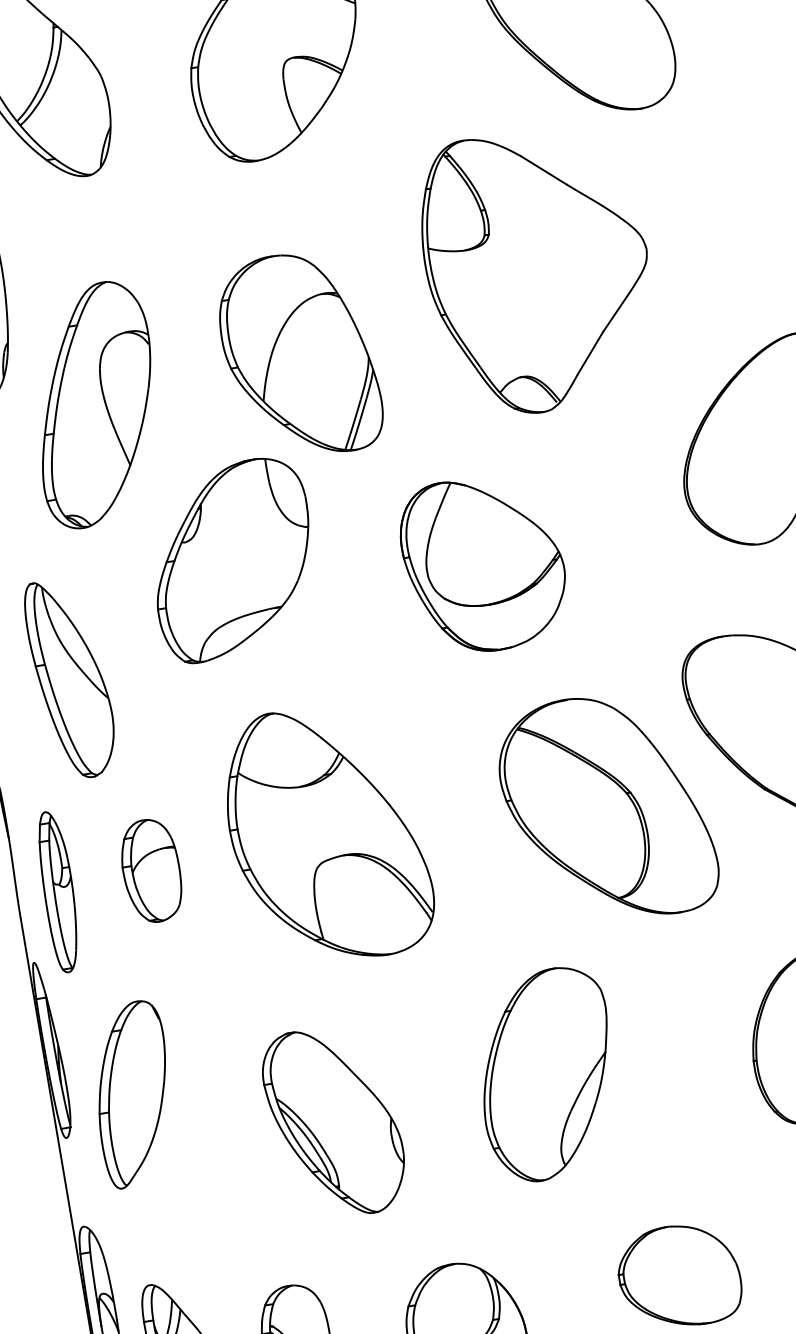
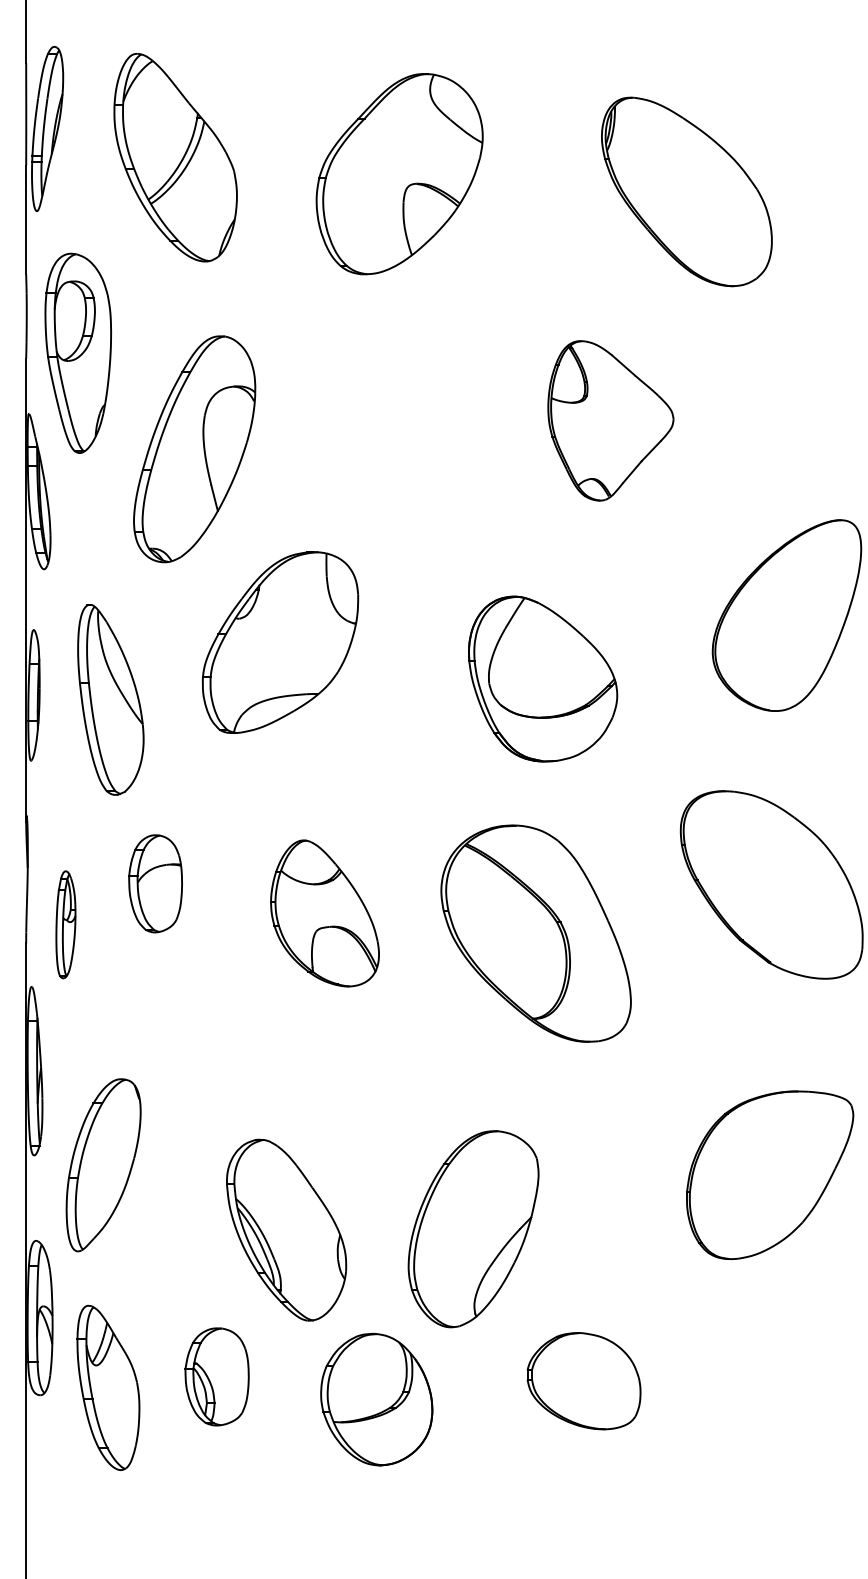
part: (537, 270) -> (610, 420), size x0.6
part: (299, 355) -> (374, 462), removed
part: (95, 405) -> (194, 449), moved
part: (484, 563) -> (543, 678), moved
part: (70, 678) -> (110, 699), moved
part: (606, 808) -> (535, 933), moved
part: (326, 834) -> (324, 913), size x0.6
part: (151, 870) -> (155, 883), moved
part: (58, 891) -> (65, 924), size x0.7
part: (547, 1075) -> (473, 1229), moved
part: (133, 1094) -> (103, 1165), moved
part: (334, 1121) -> (286, 1229), moved

